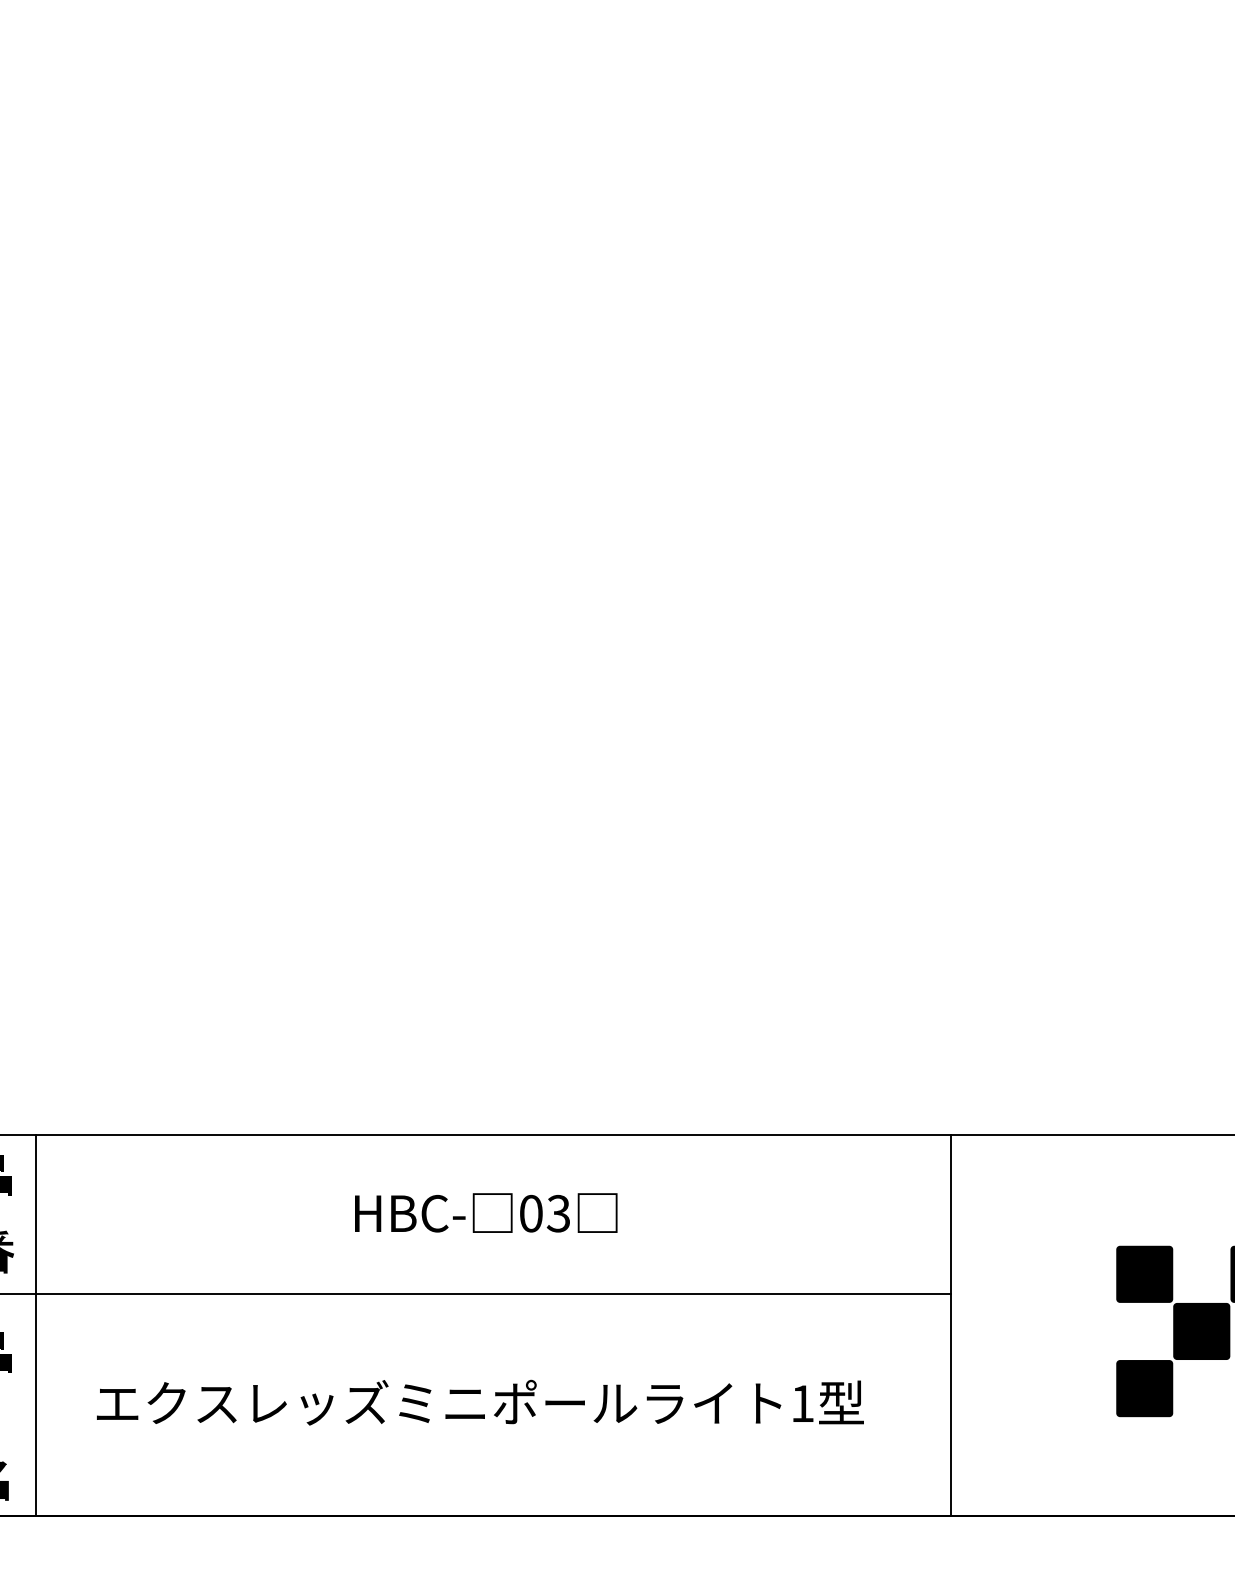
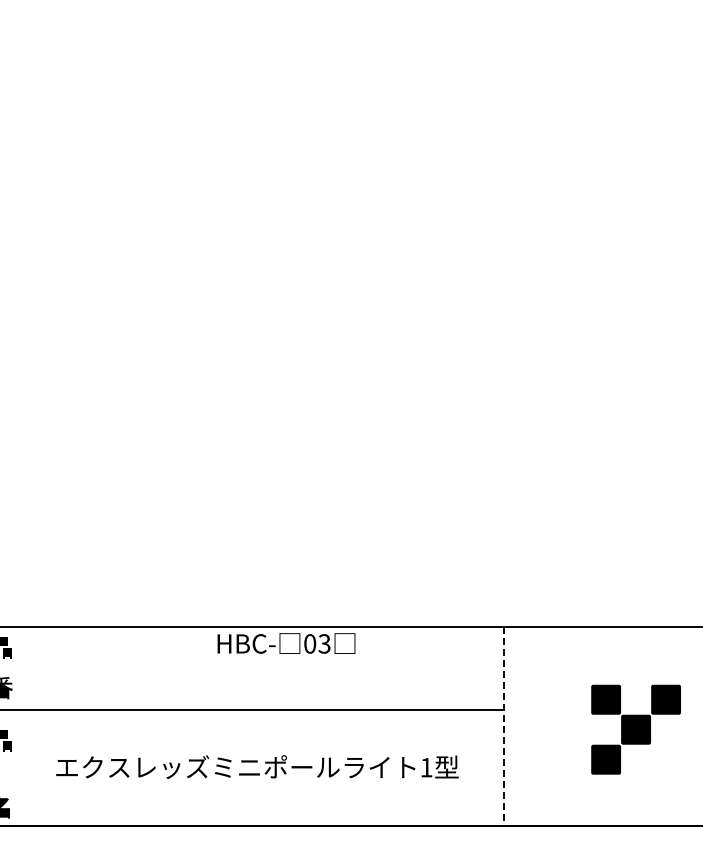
text: (486, 1212) -> (286, 643), moved
line: (36, 1325) -> (24, 726), removed
line: (951, 1325) -> (504, 726), solid -> dashed

